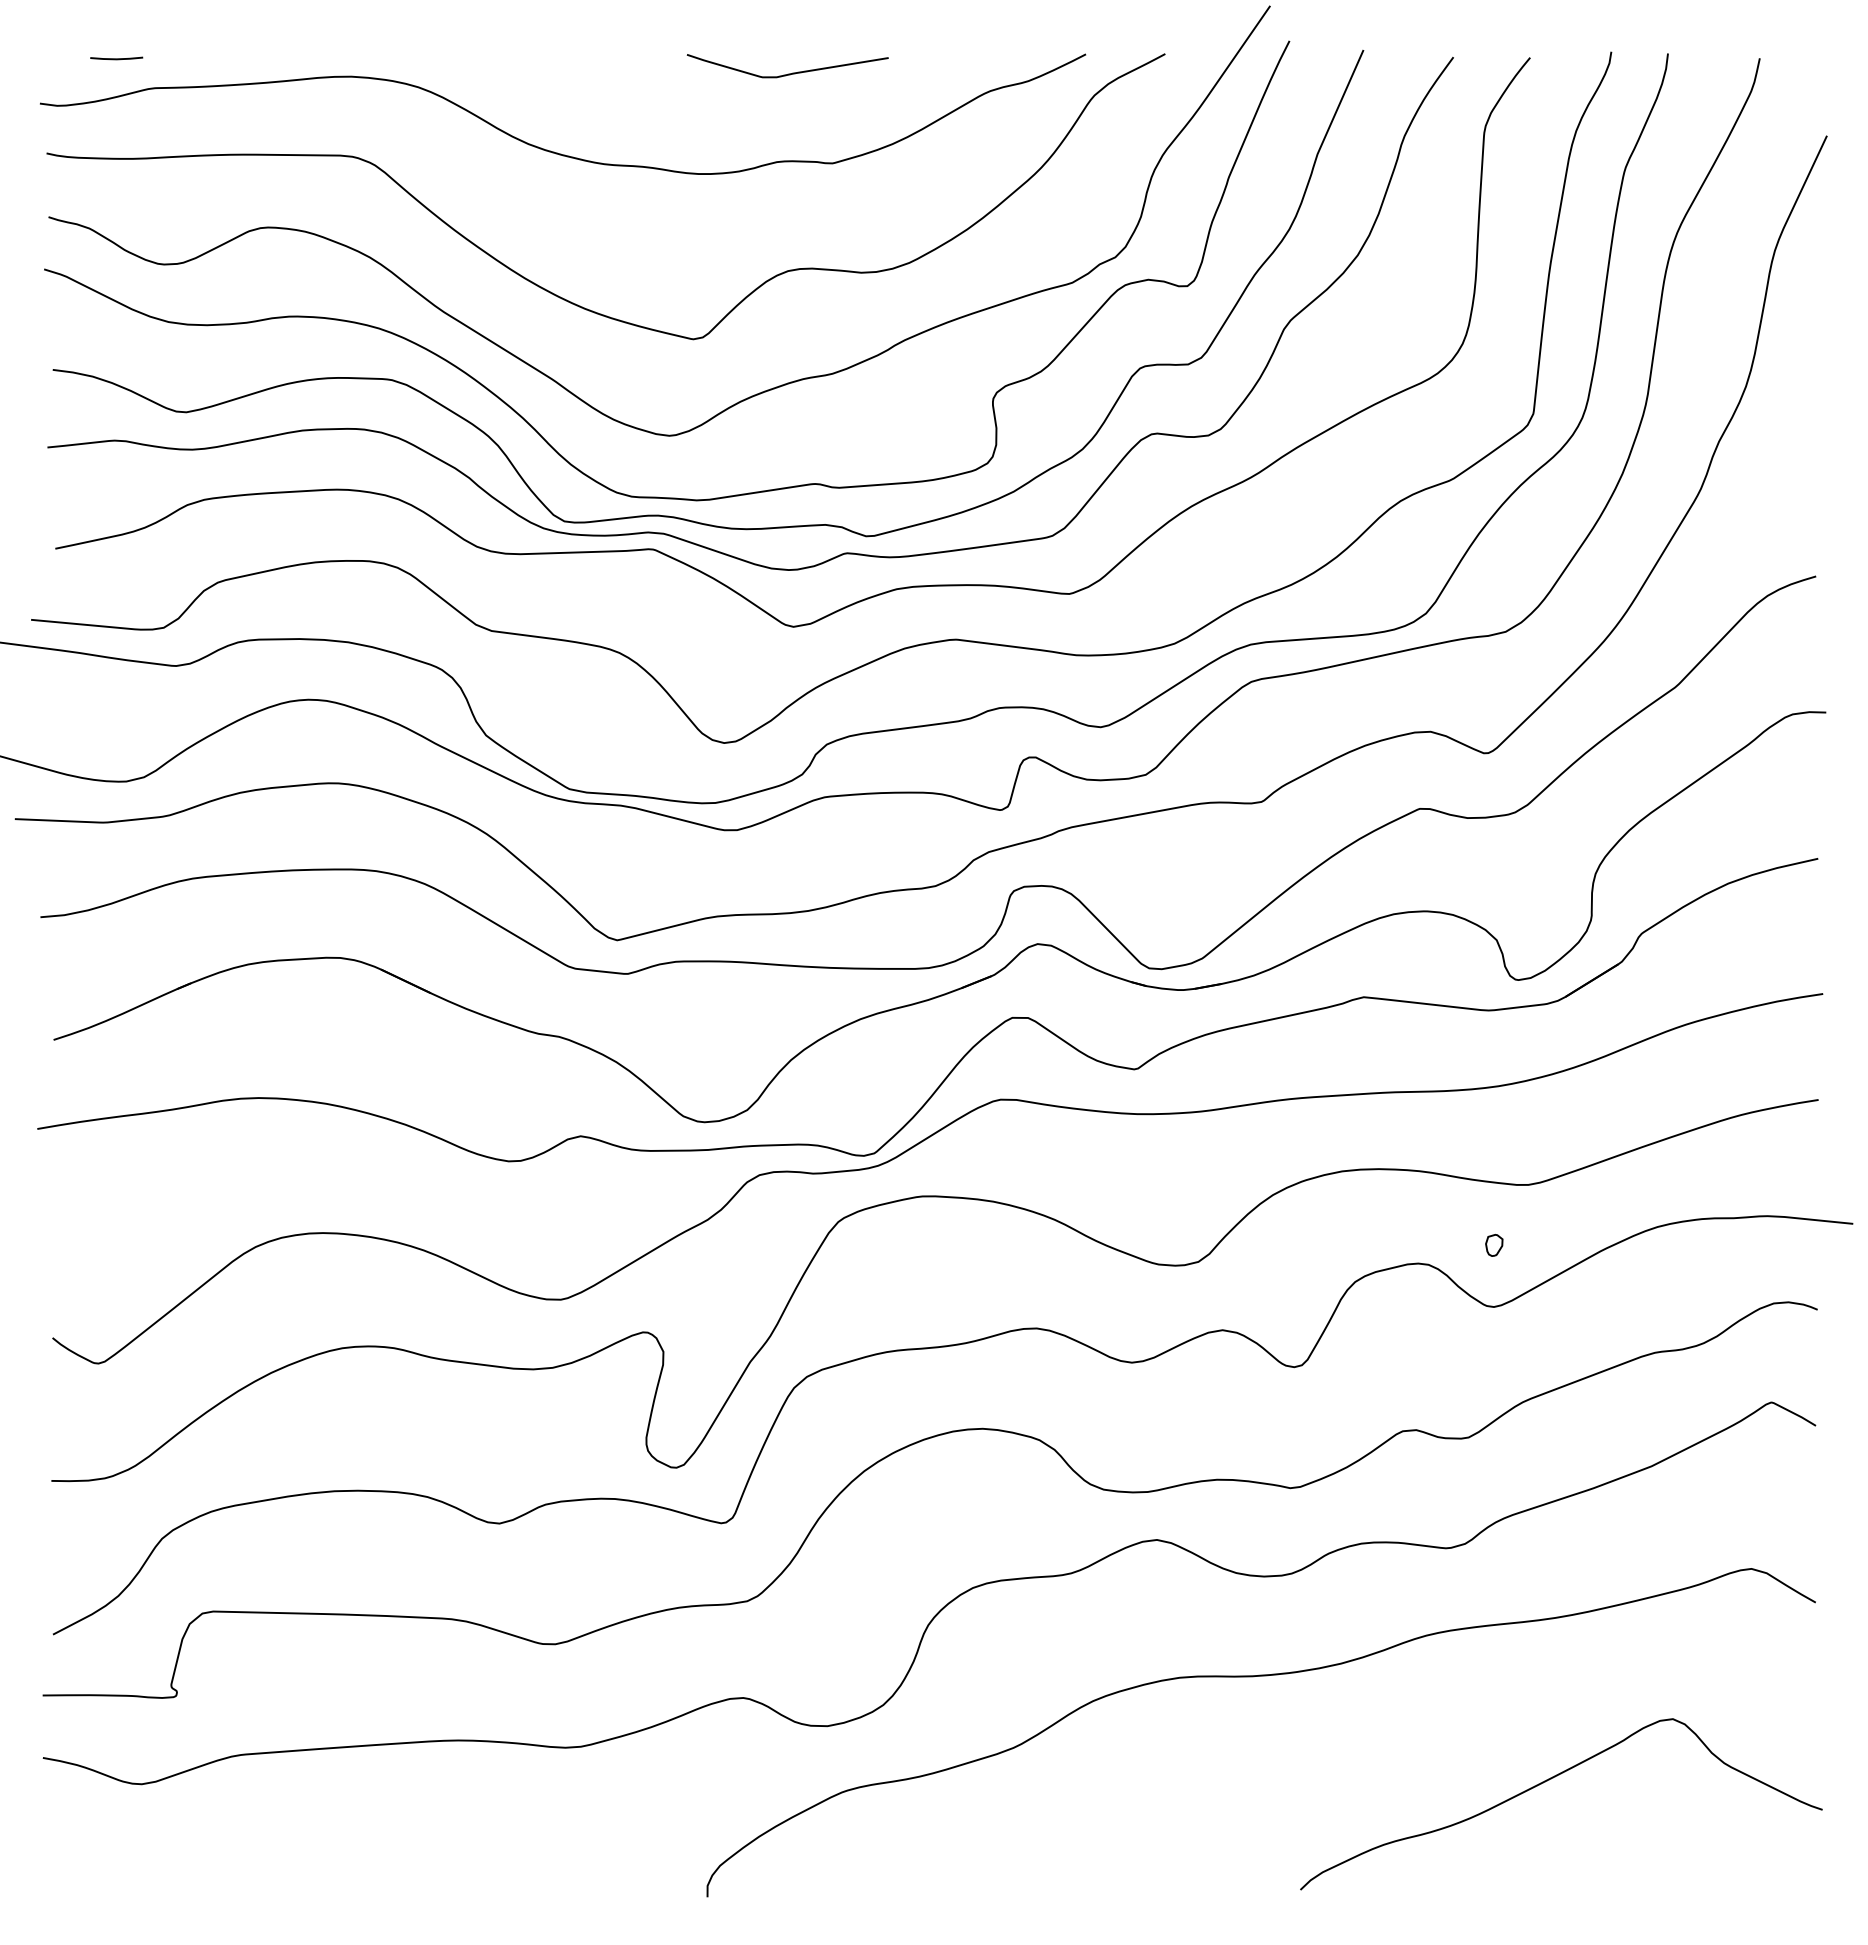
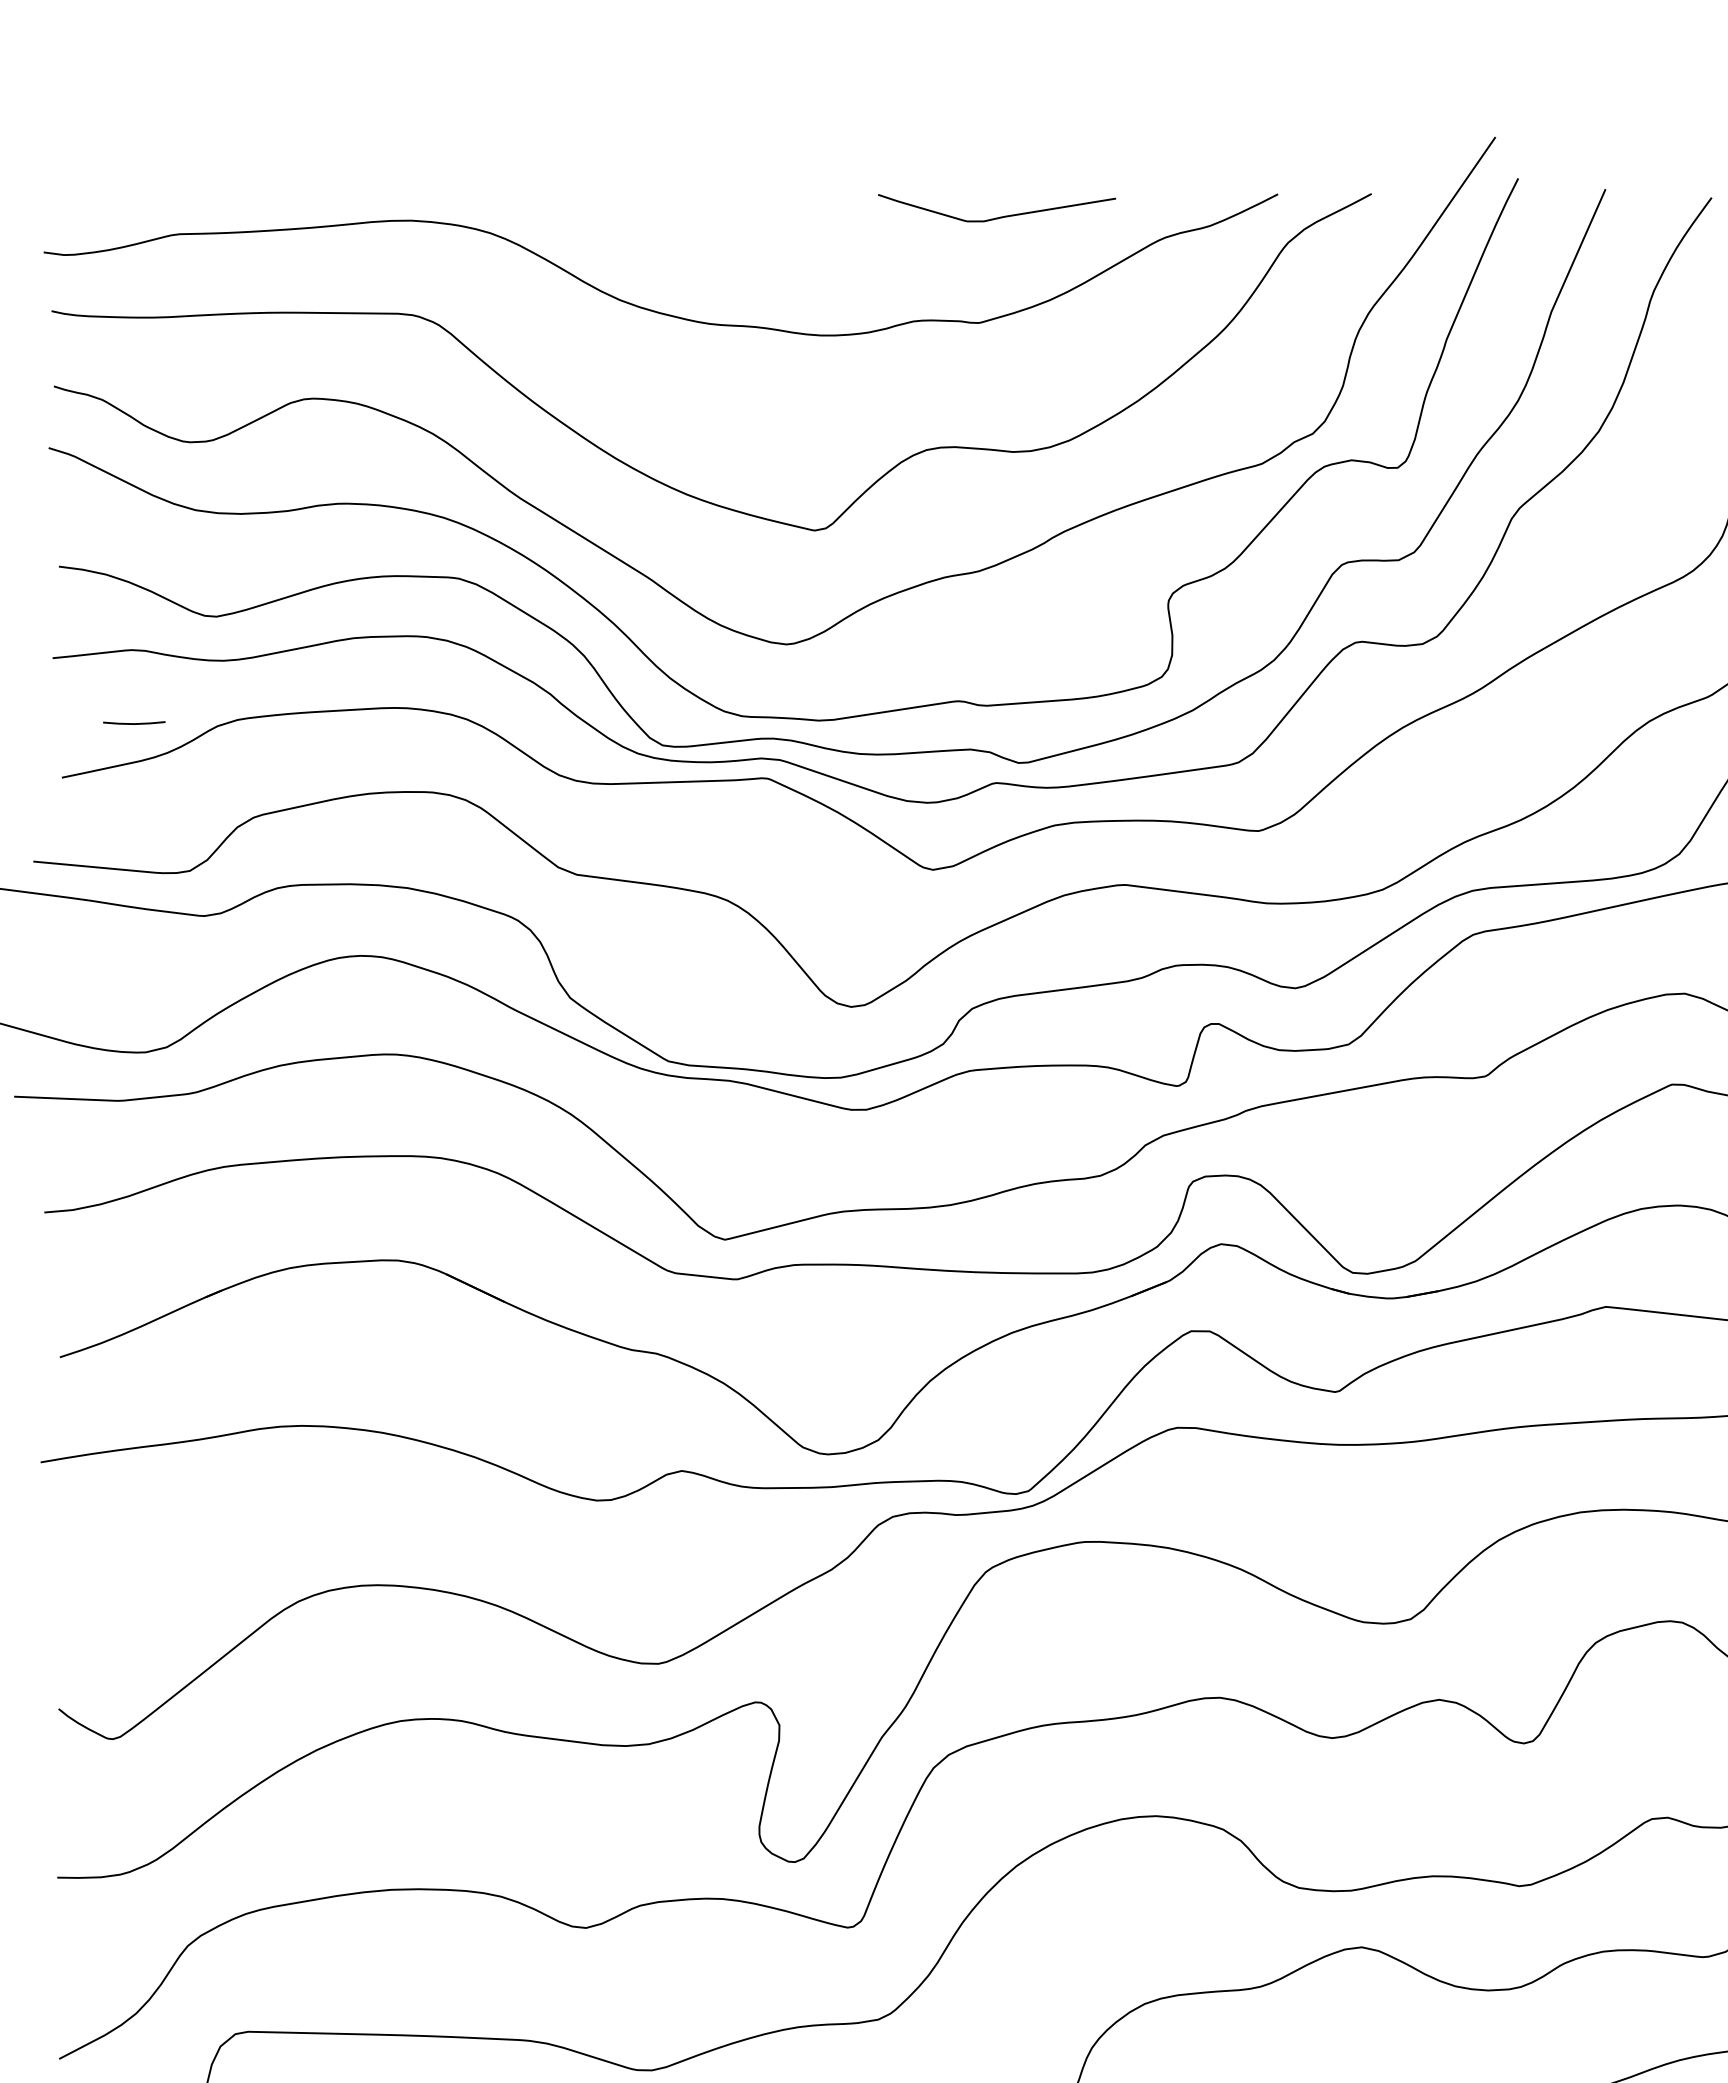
line: (116, 58) -> (134, 723), moved
curve: (788, 73) -> (997, 216), moved

